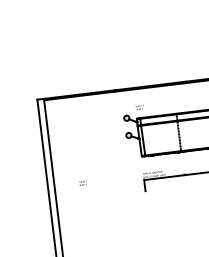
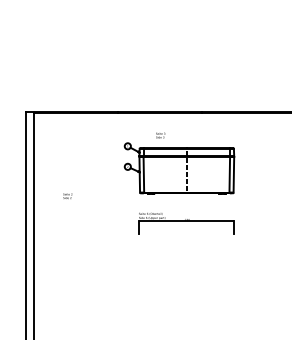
text: (139, 107) -> (160, 135), moved
text: (83, 182) -> (67, 195), moved

